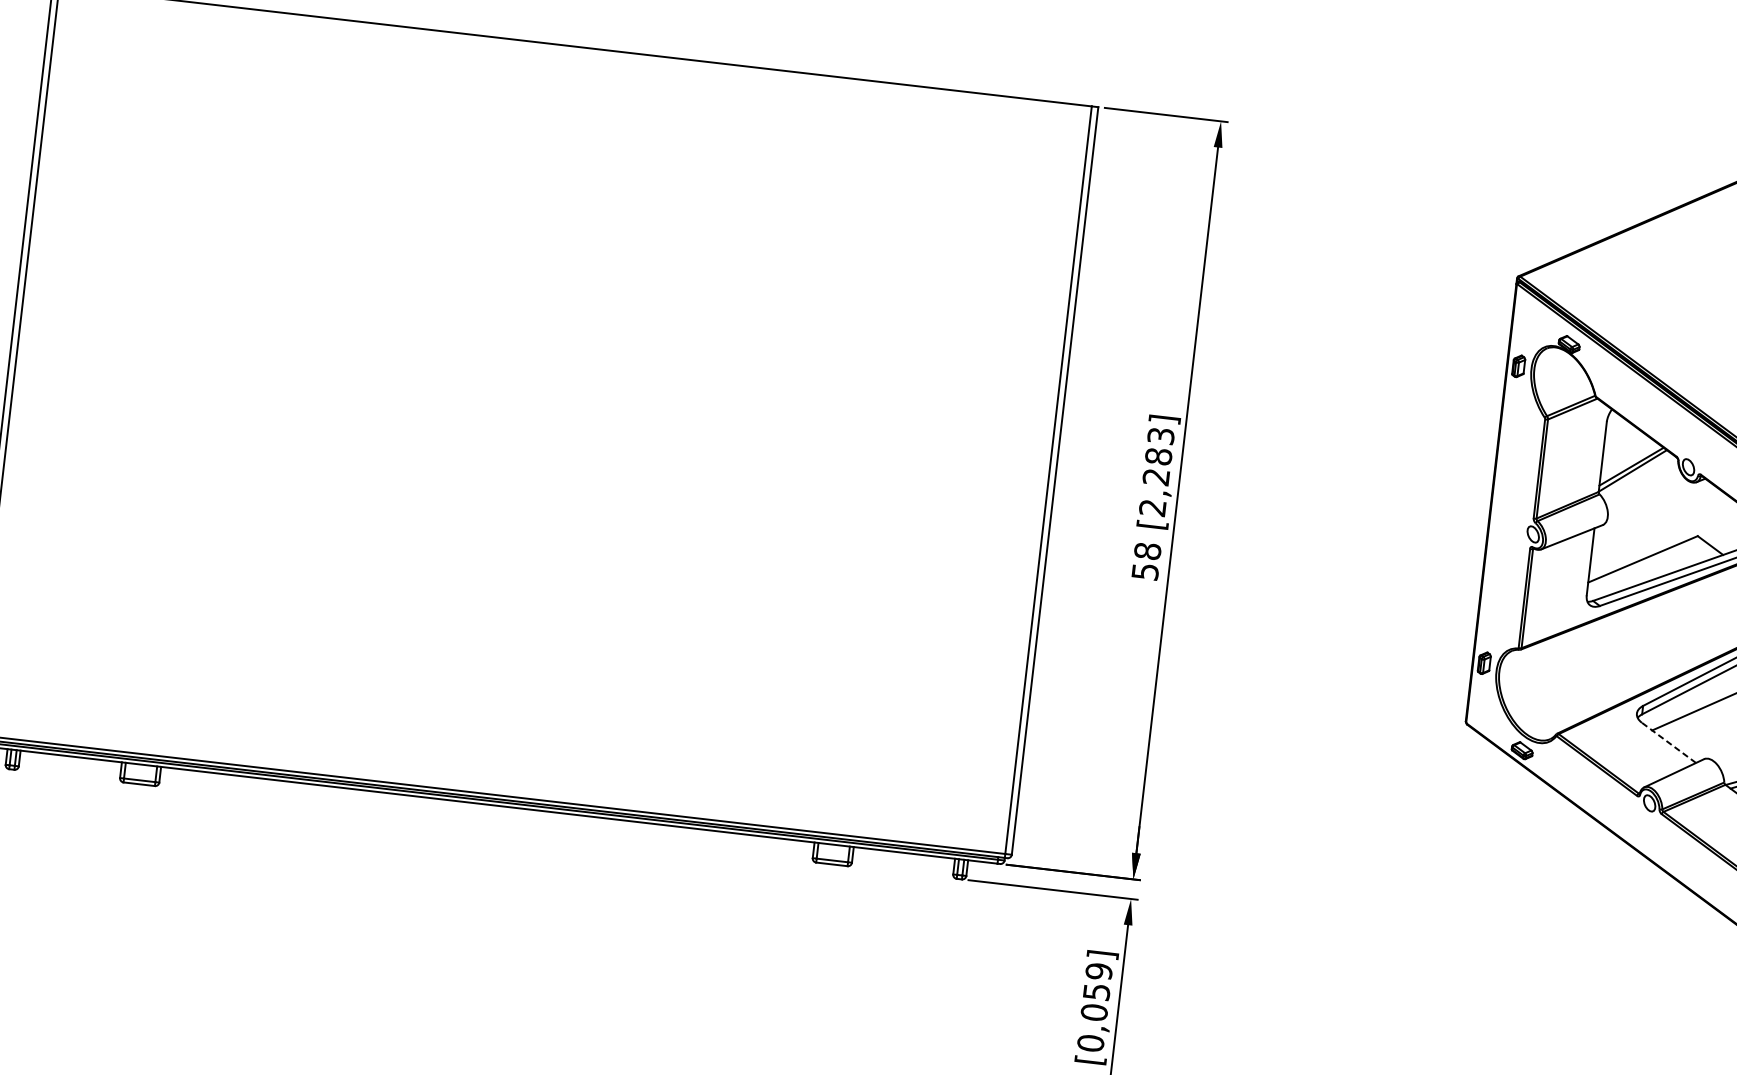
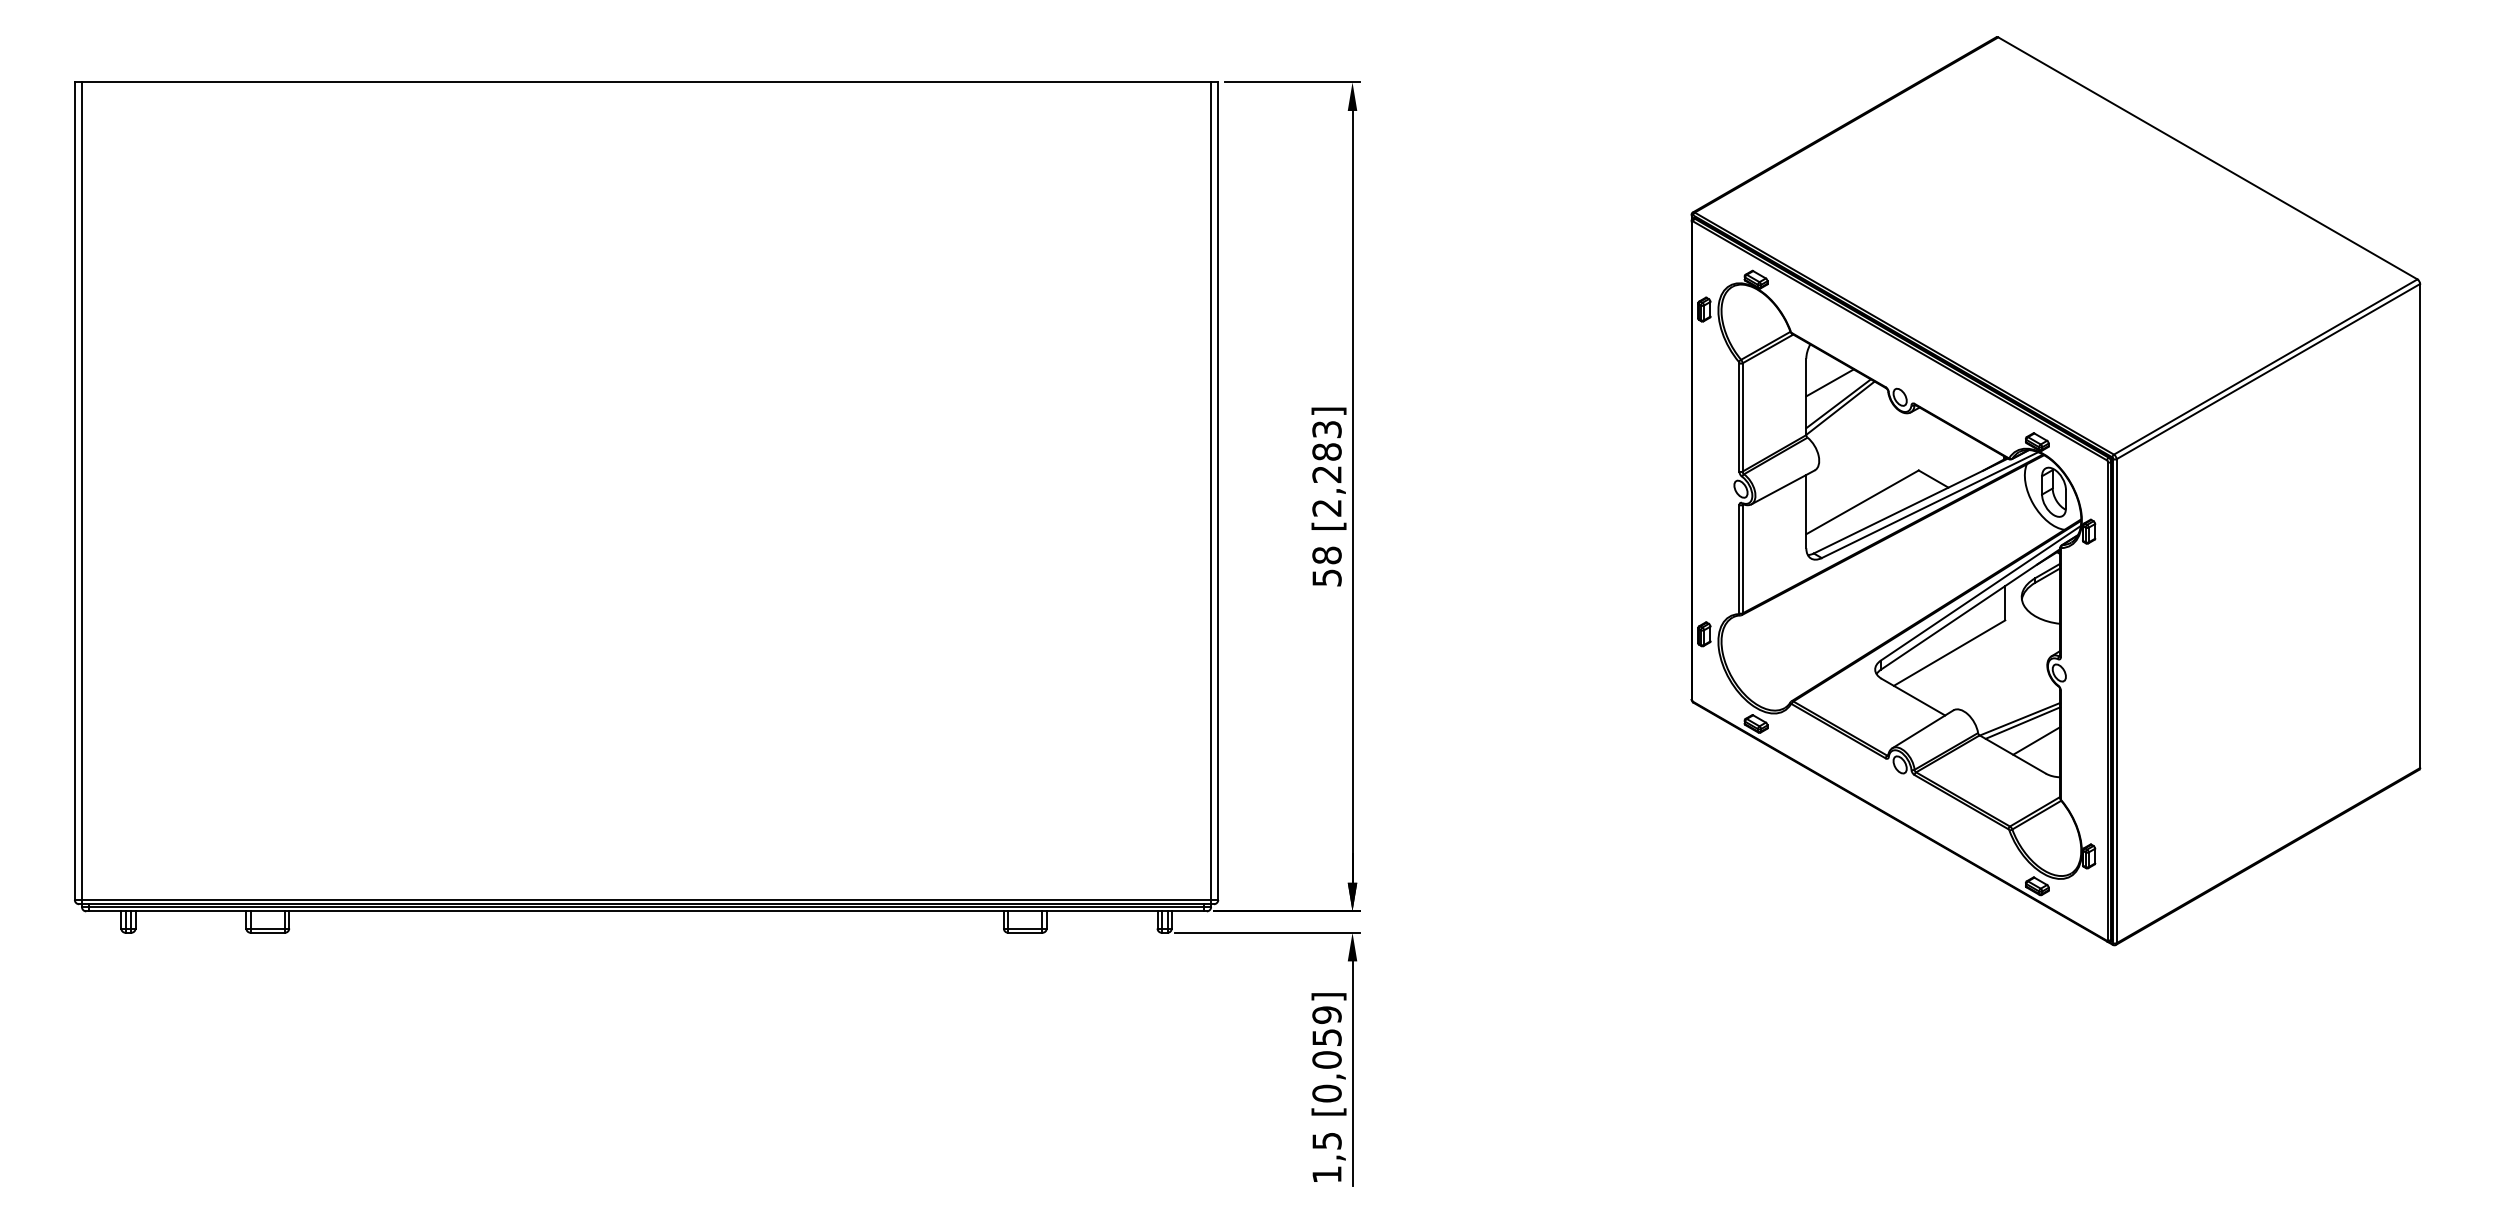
line: (1625, 446) -> (1829, 382), added
line: (1668, 743) -> (1913, 697), dashed -> solid

